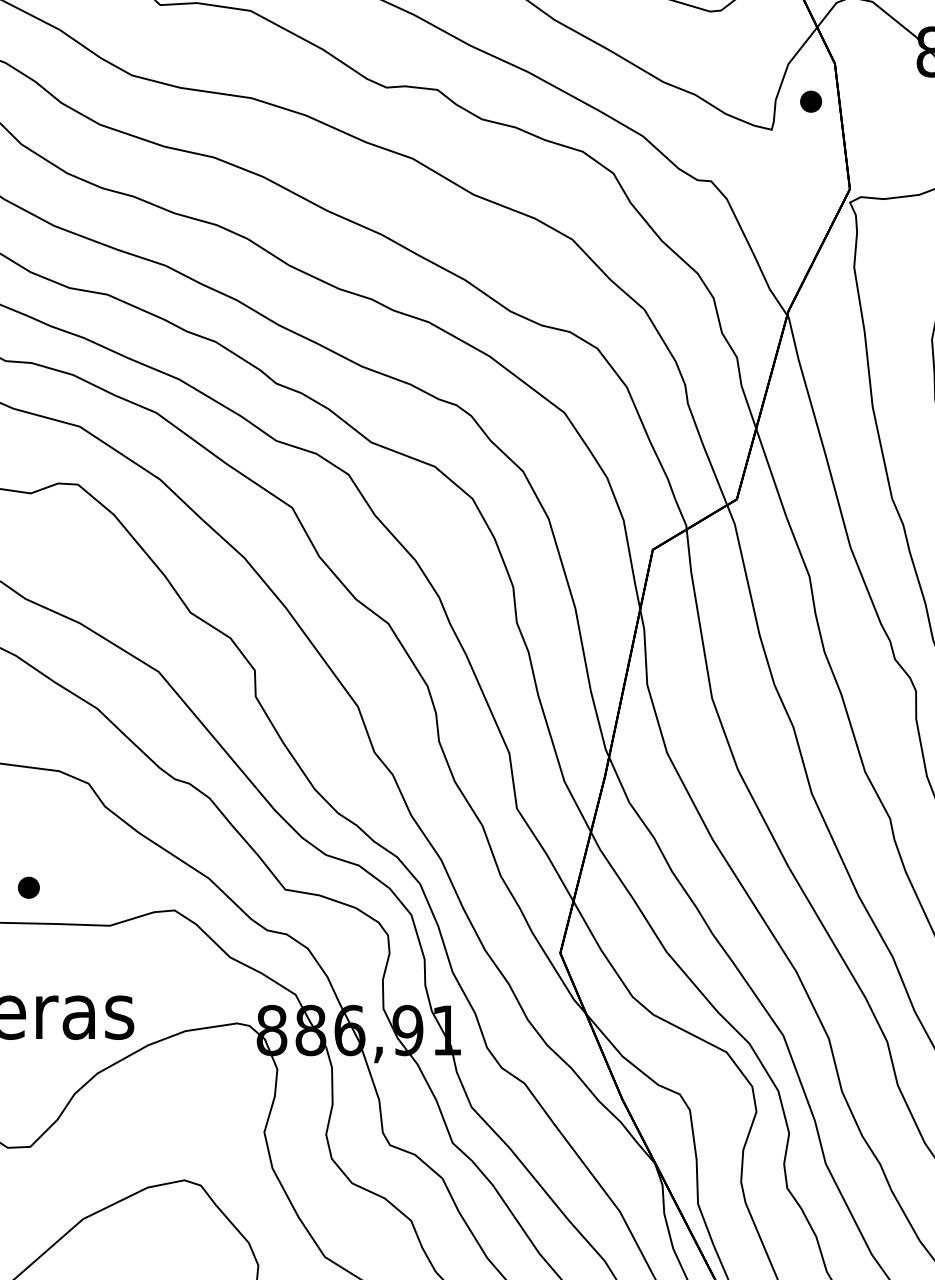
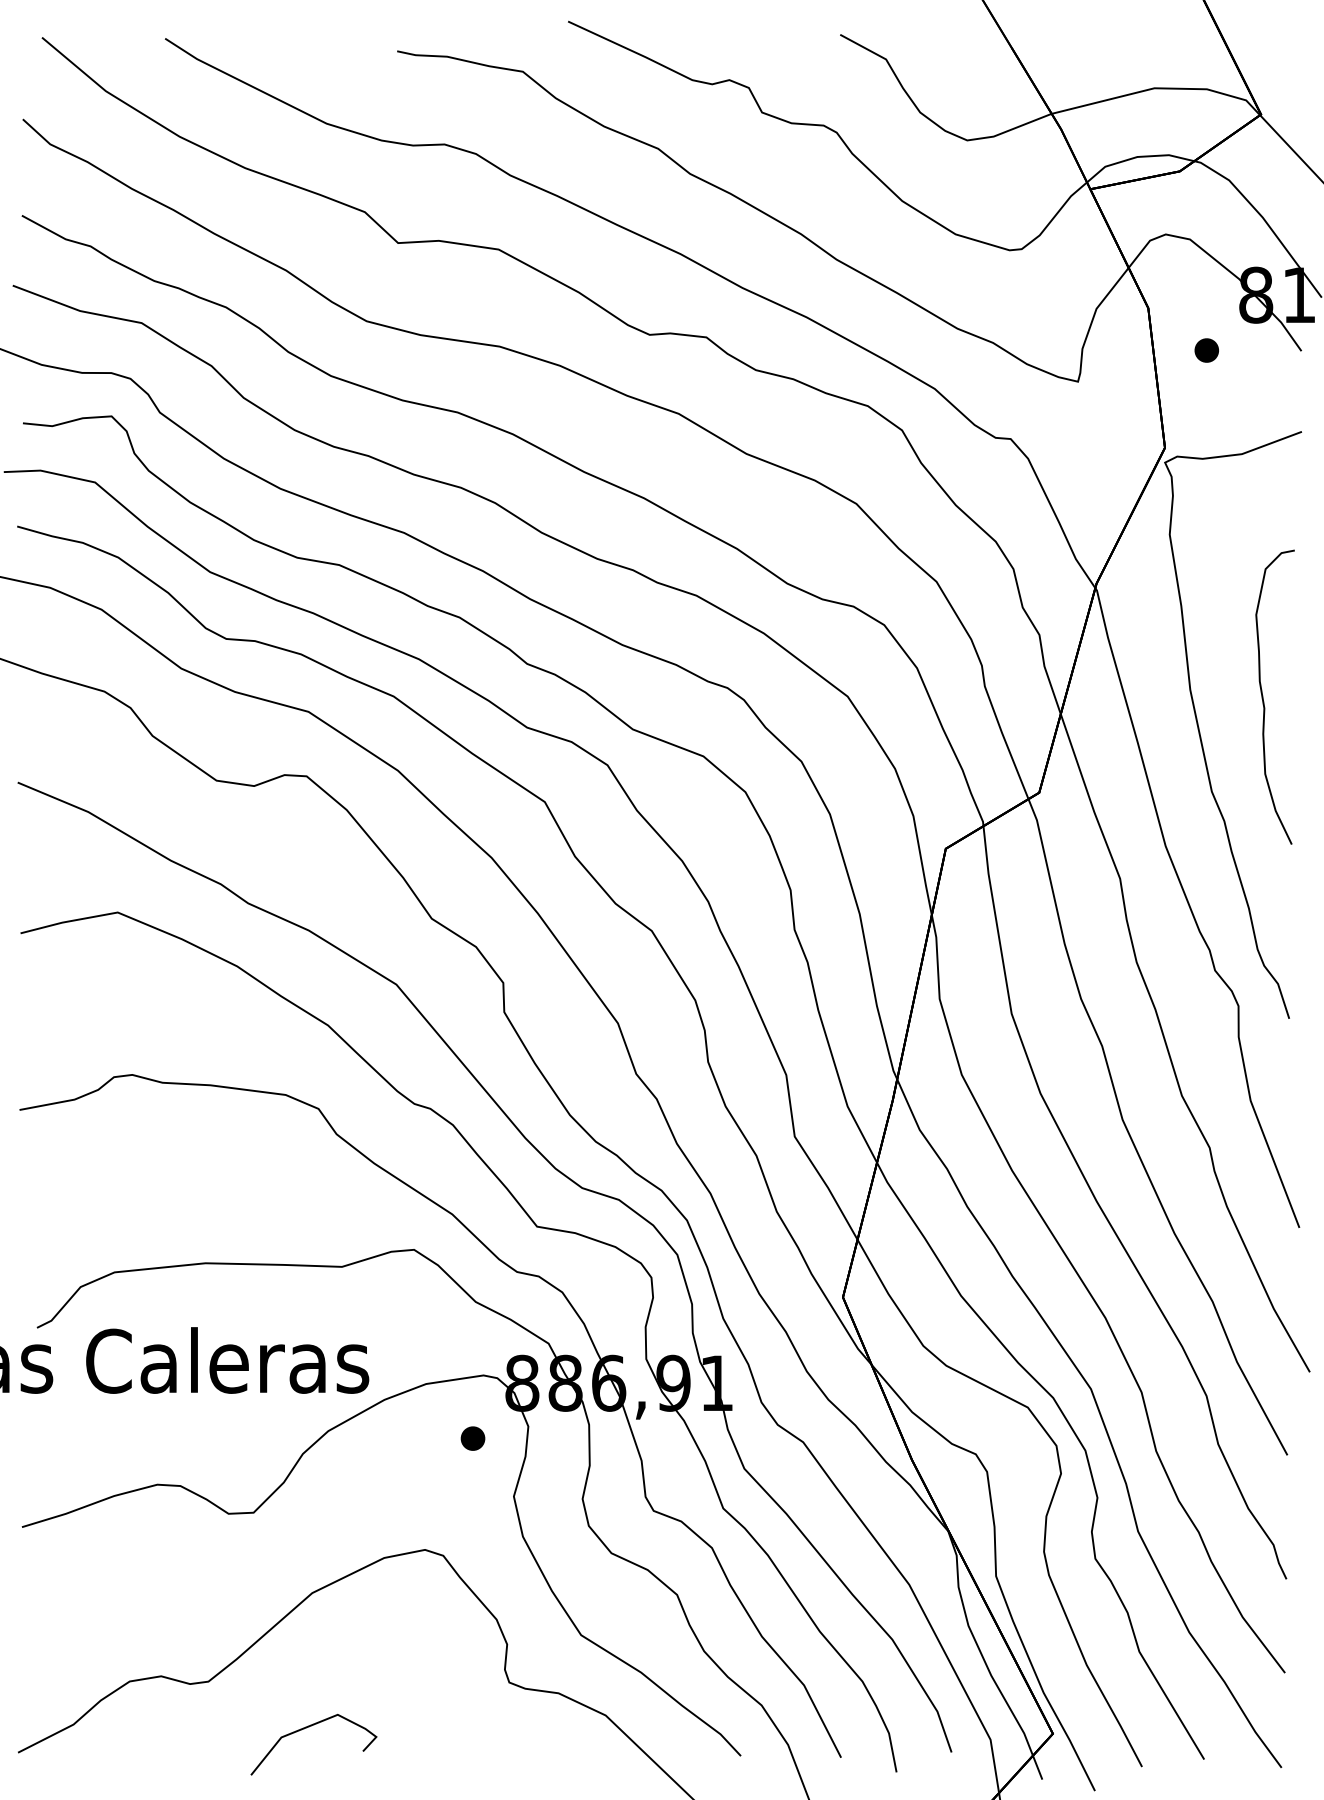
part: (810, 101) -> (1206, 350), moved
part: (28, 887) -> (472, 1438), moved

